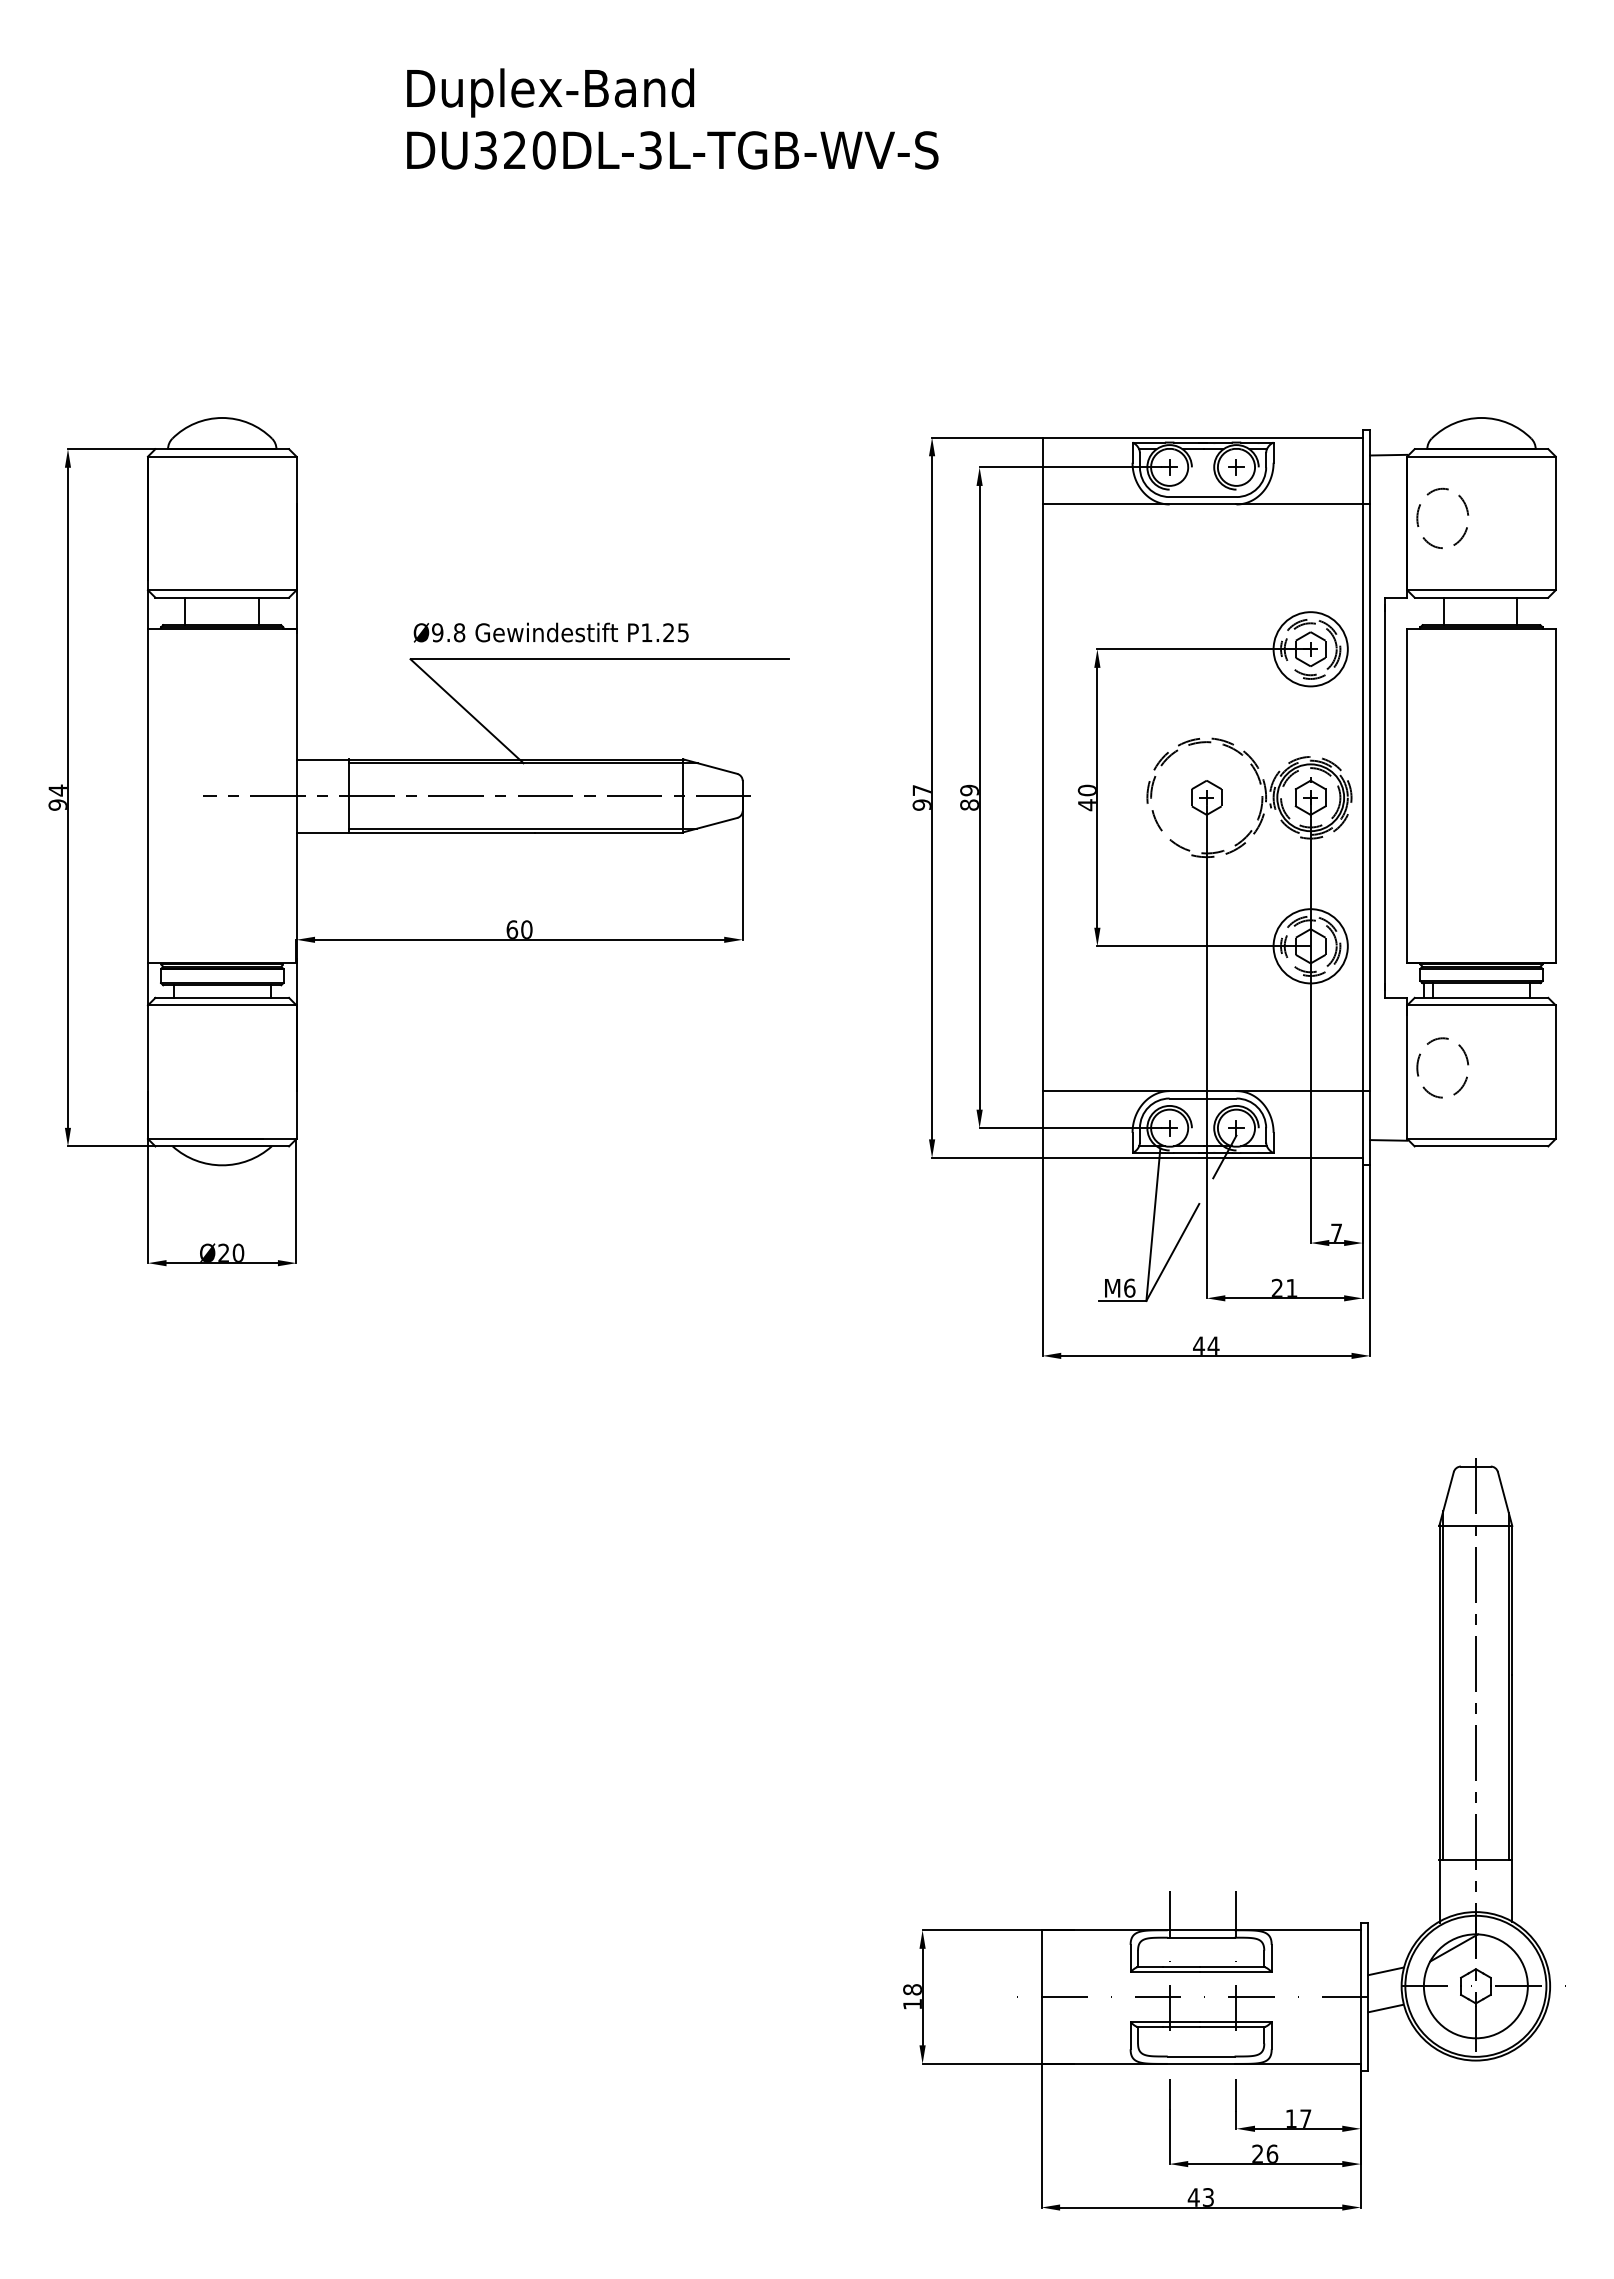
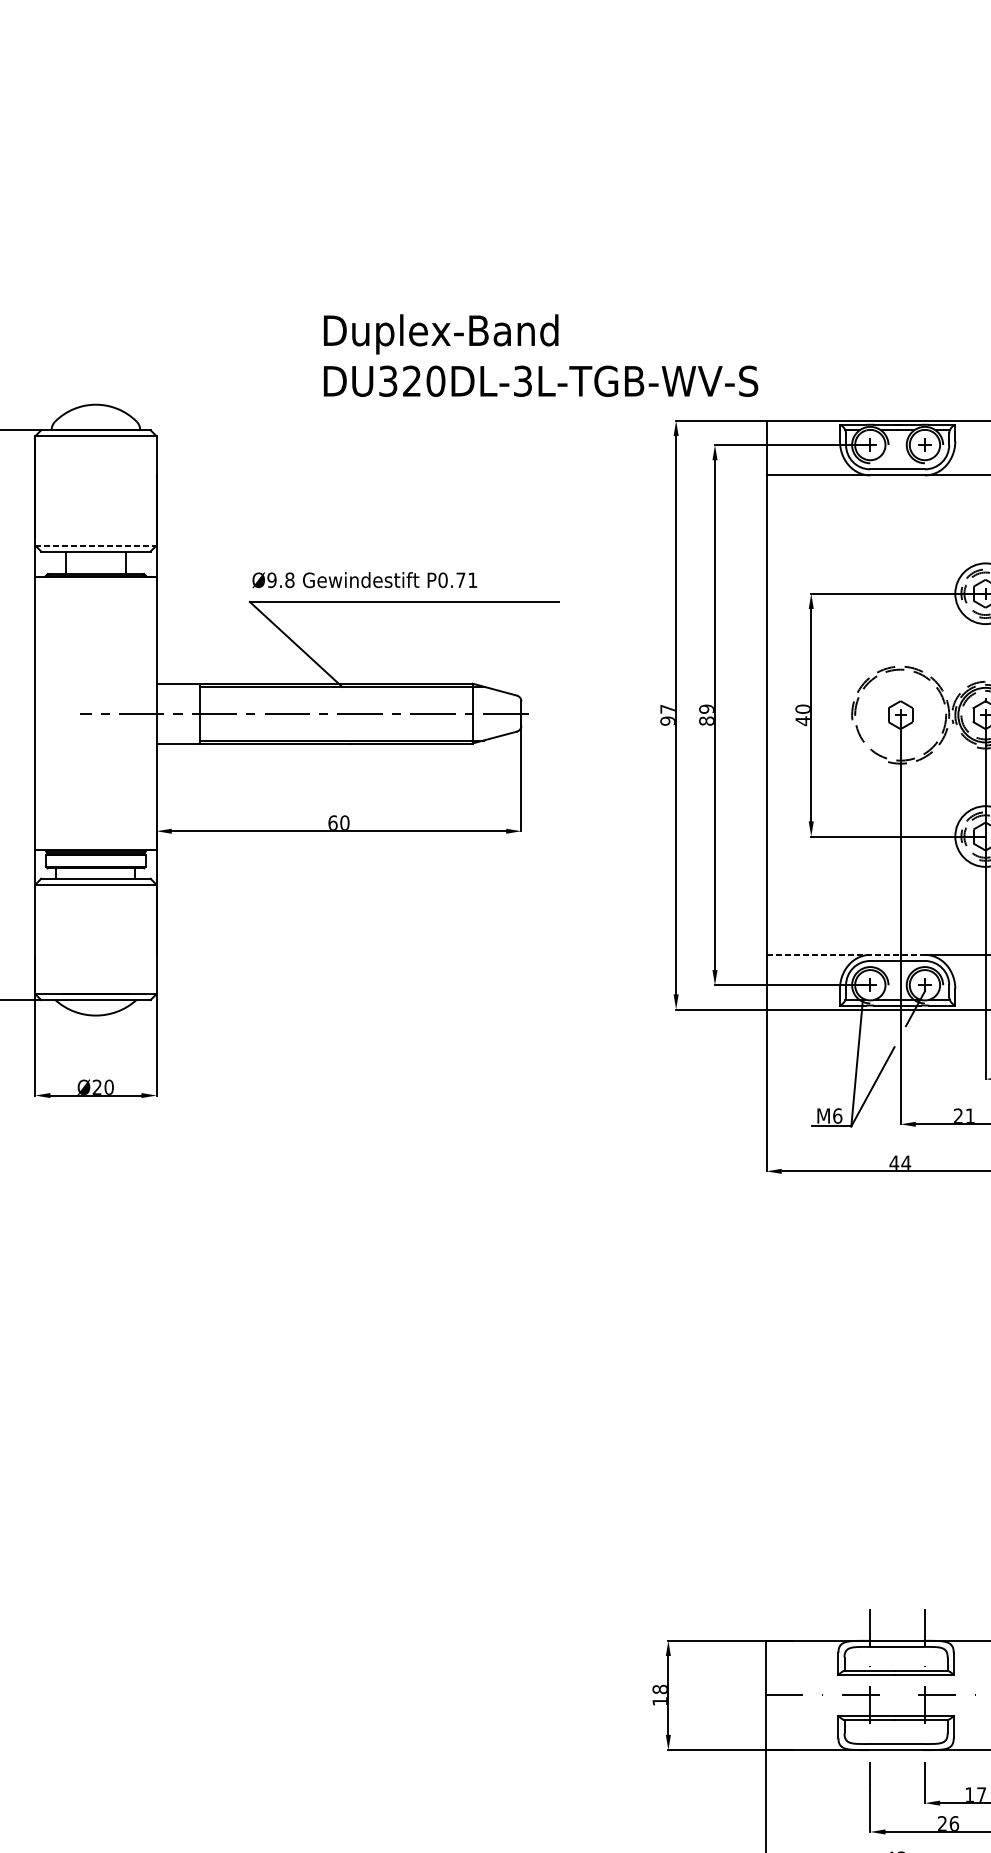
text: (672, 118) -> (540, 355), moved
line: (222, 590) -> (96, 545), solid -> dashed
text: (664, 632) -> (457, 580), P1.25 -> P0.71
line: (1139, 1091) -> (845, 955), solid -> dashed

